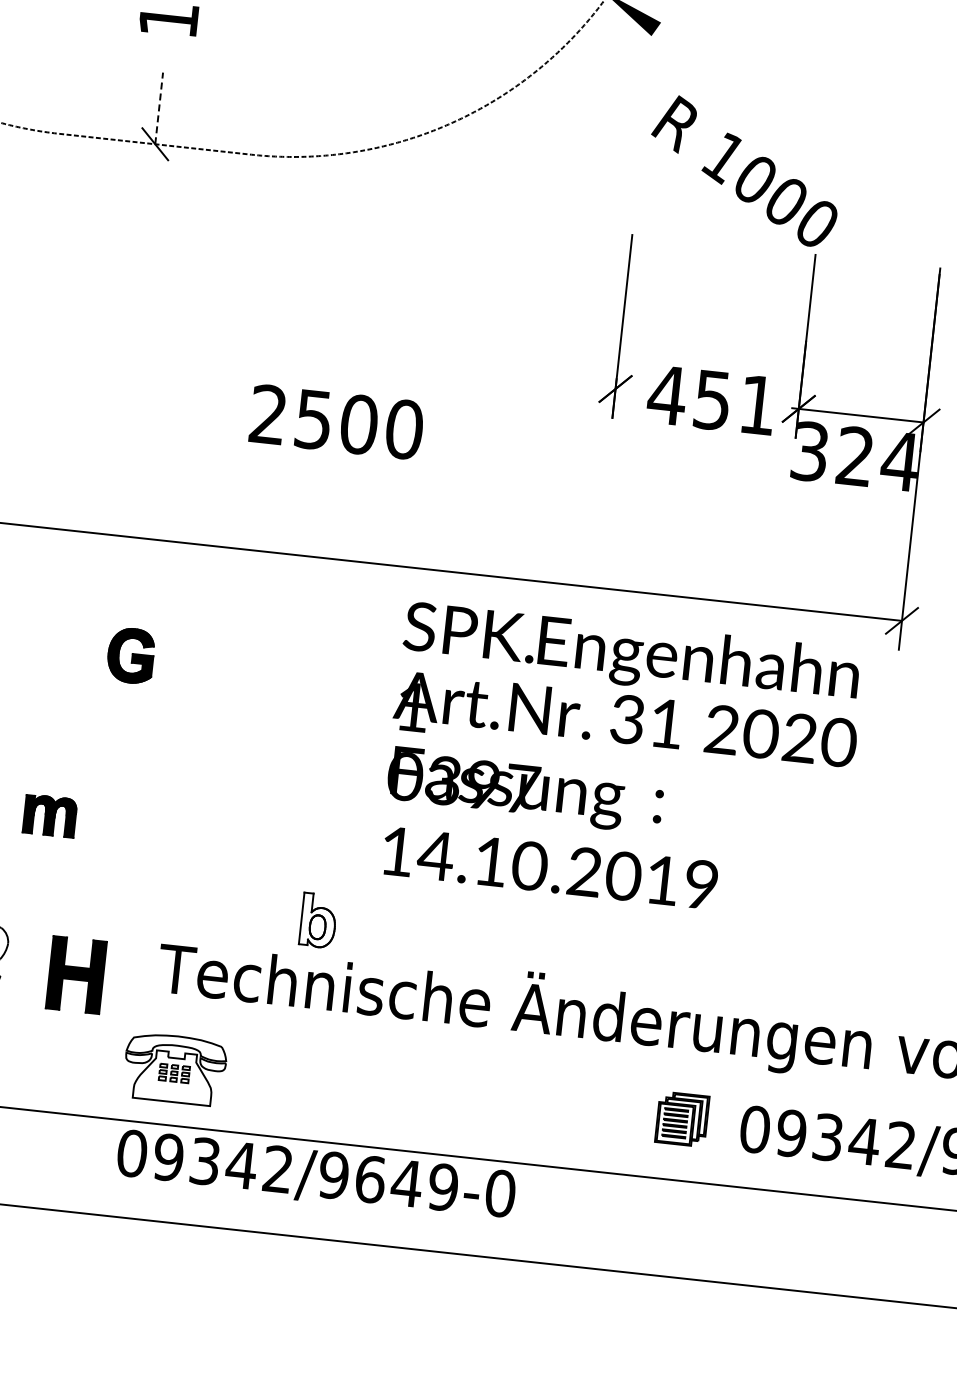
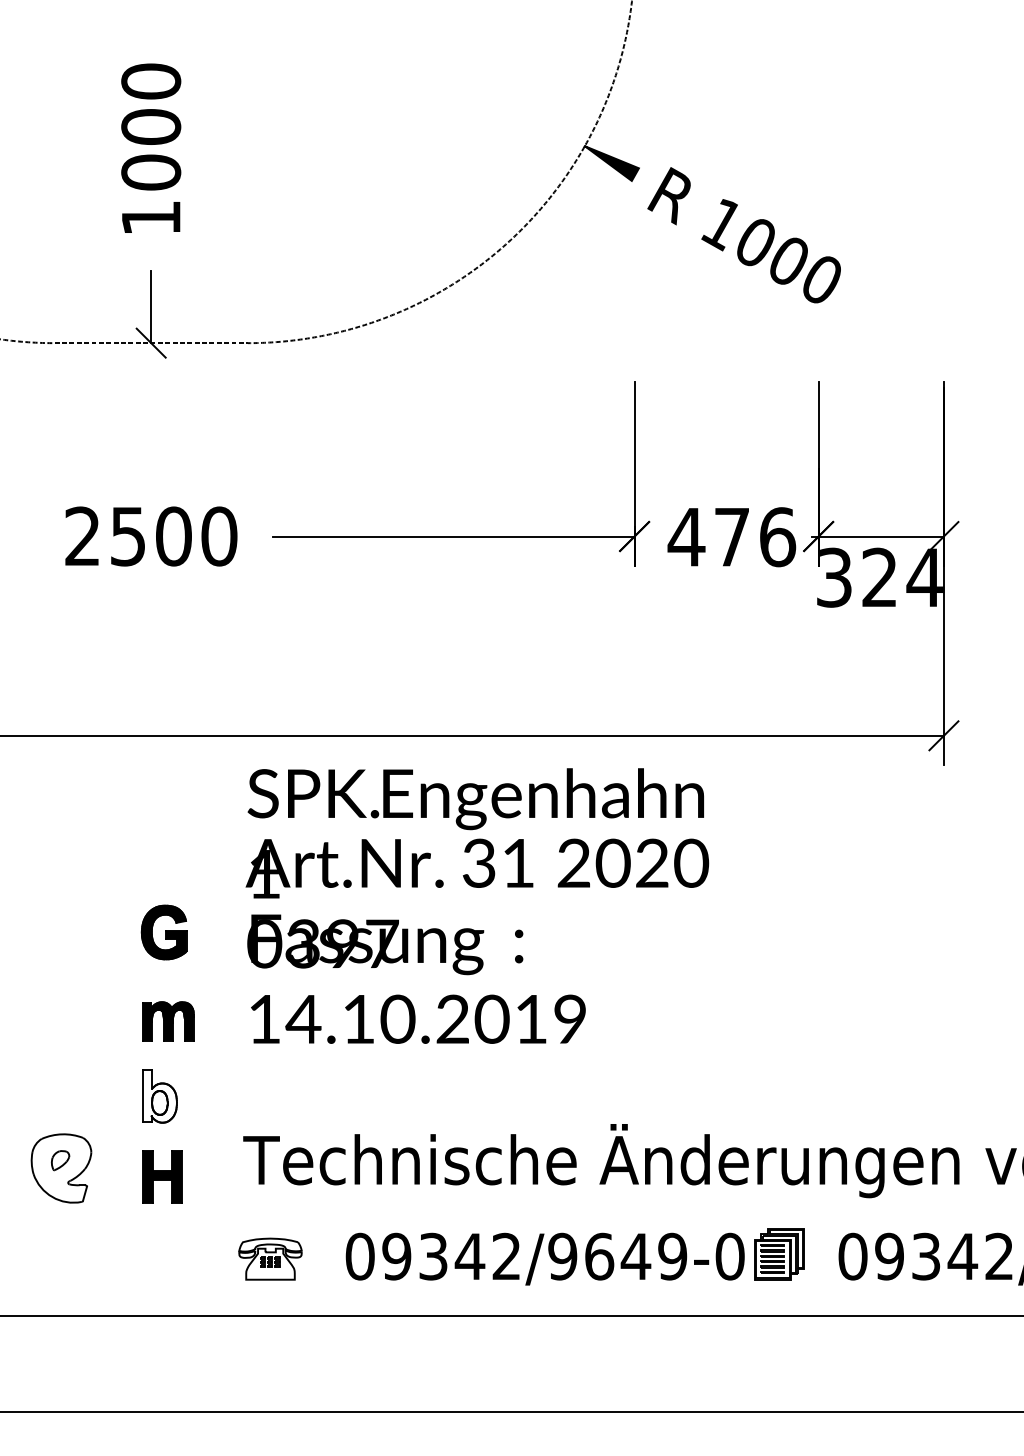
line: (159, 108) -> (151, 307), dashed -> solid
text: (743, 171) -> (743, 235), moved
line: (435, 369) -> (453, 536), added
text: (735, 403) -> (755, 537), 451 -> 476
text: (336, 422) -> (151, 536), moved
part: (130, 655) -> (163, 932), moved
text: (621, 761) -> (477, 905), moved
part: (50, 816) -> (168, 1021), moved
part: (318, 920) -> (159, 1096), moved
part: (76, 975) -> (162, 1176), size x0.71
part: (175, 1068) -> (270, 1258), size x0.62
text: (315, 1175) -> (544, 1258), moved

